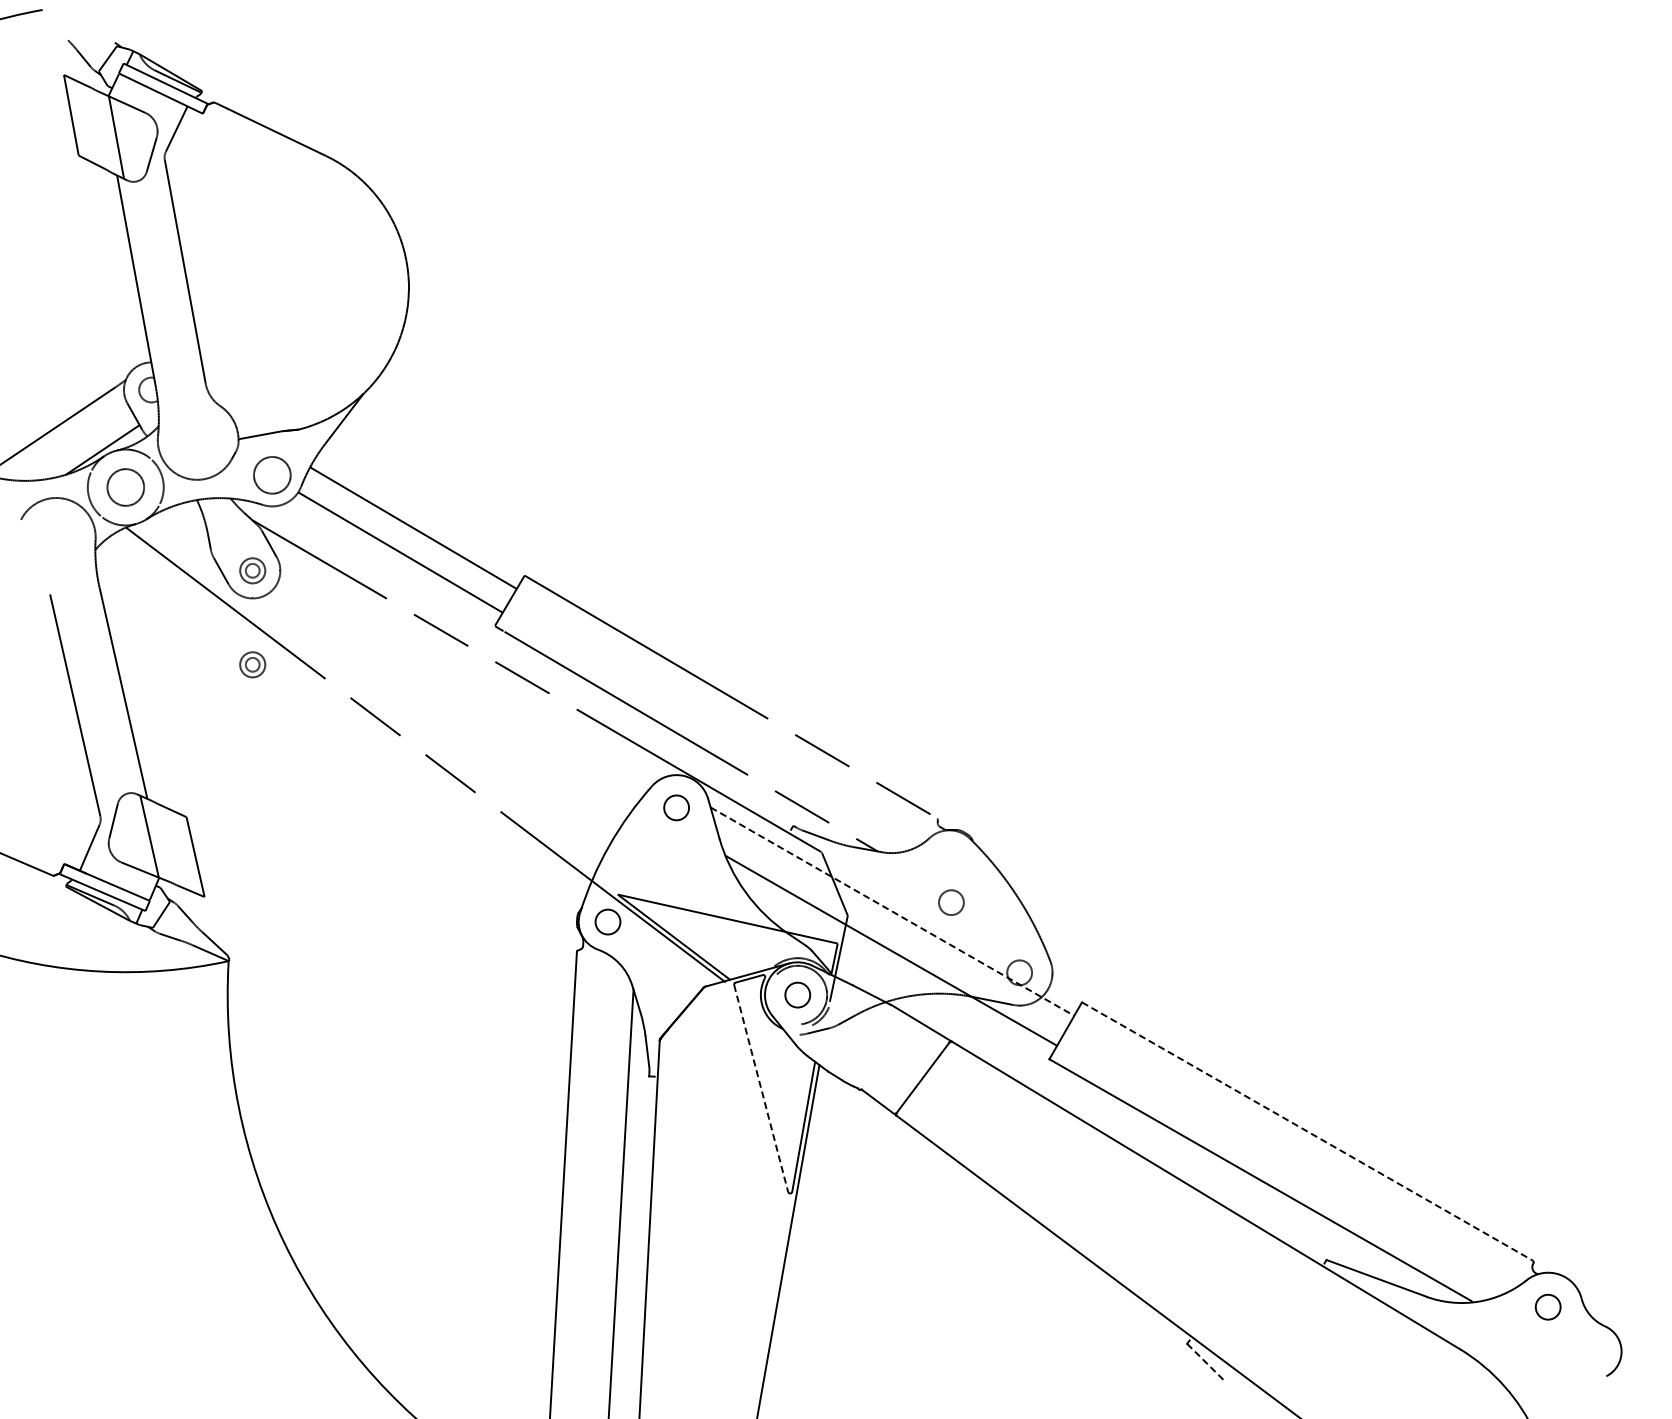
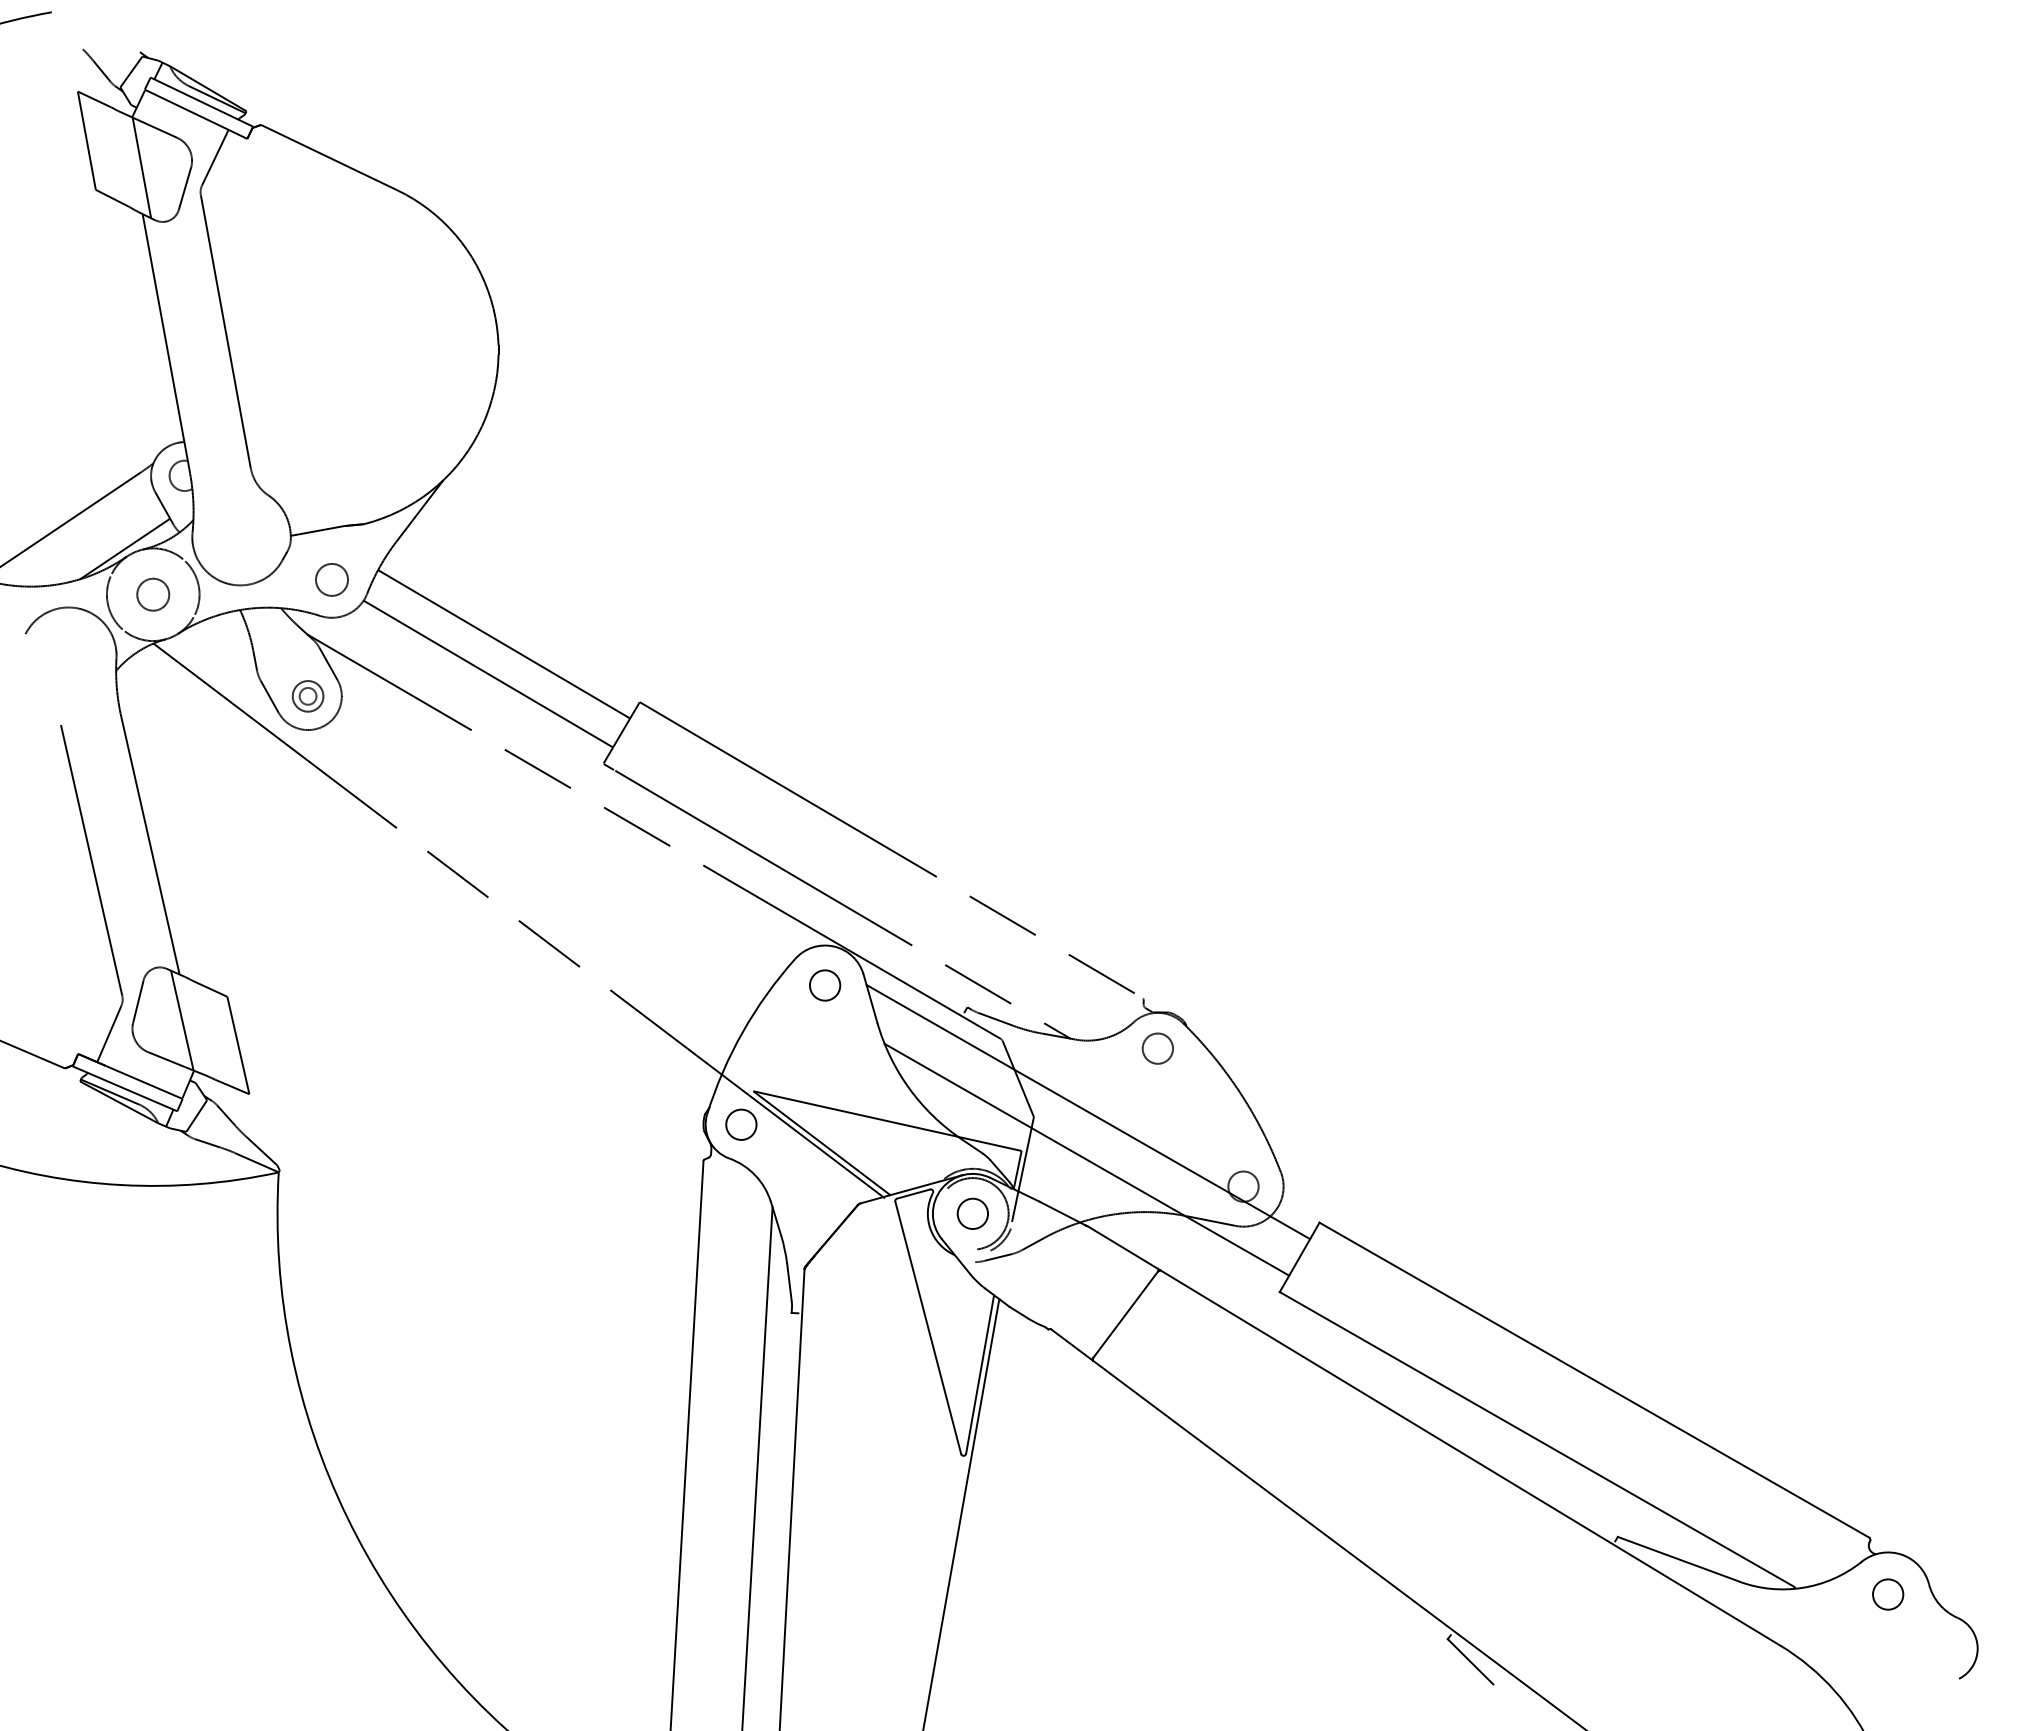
circle: (272, 475) -> (332, 580), size x0.71
circle: (125, 487) -> (152, 594), size x0.71
part: (252, 664) -> (307, 810), removed
circle: (951, 902) -> (1157, 1048), moved
line: (892, 911) -> (1088, 1111), dashed -> solid
line: (761, 1088) -> (928, 1327), dashed -> solid
line: (1307, 1131) -> (1594, 1380), dashed -> solid
line: (1206, 1362) -> (1471, 1661), dashed -> solid

